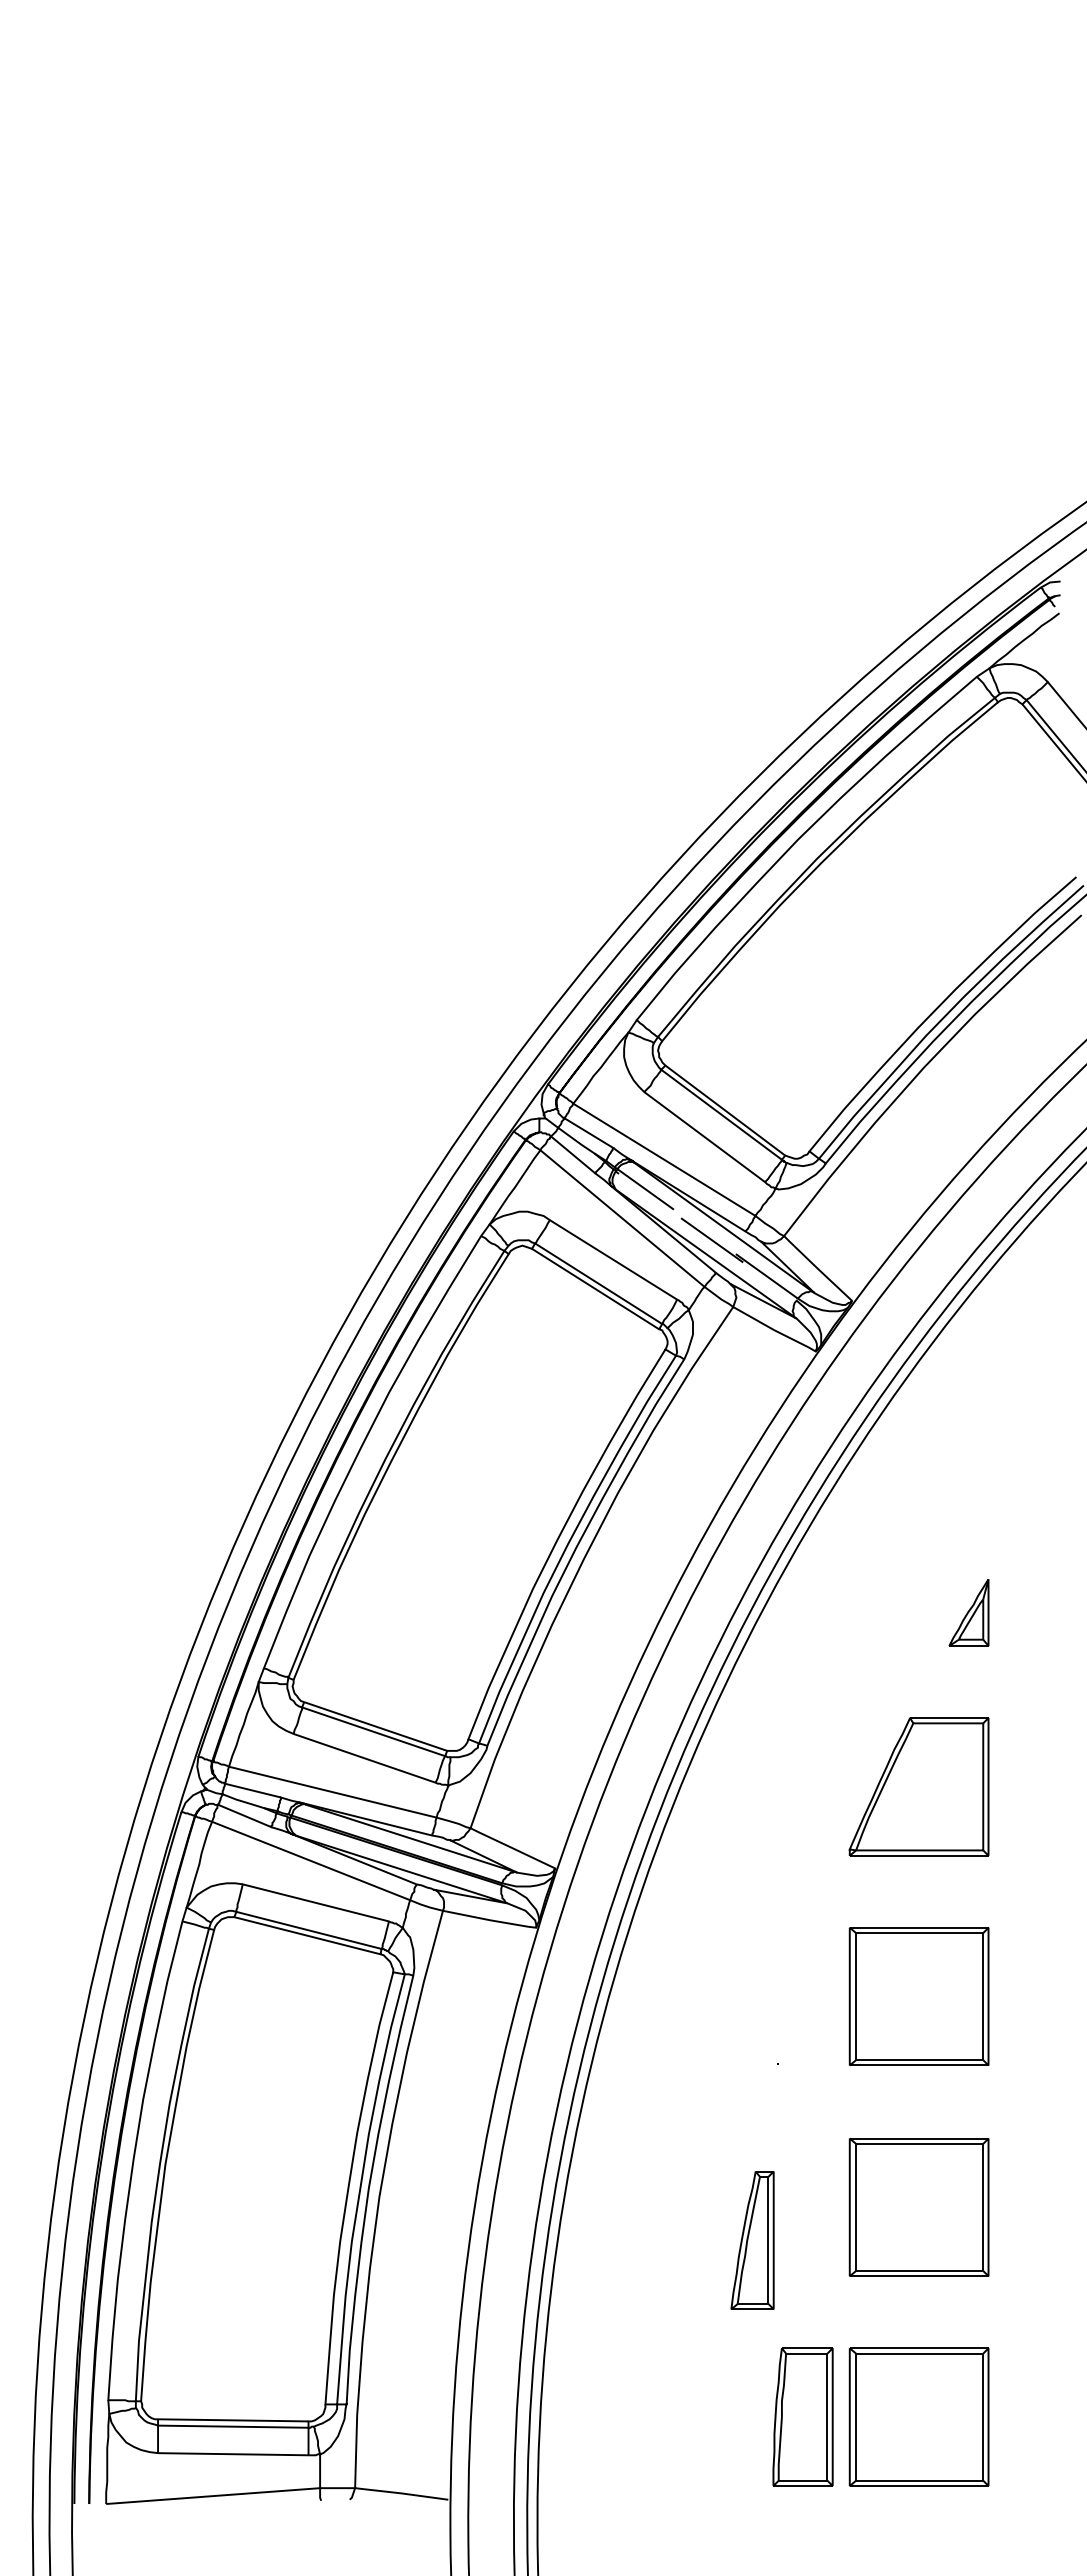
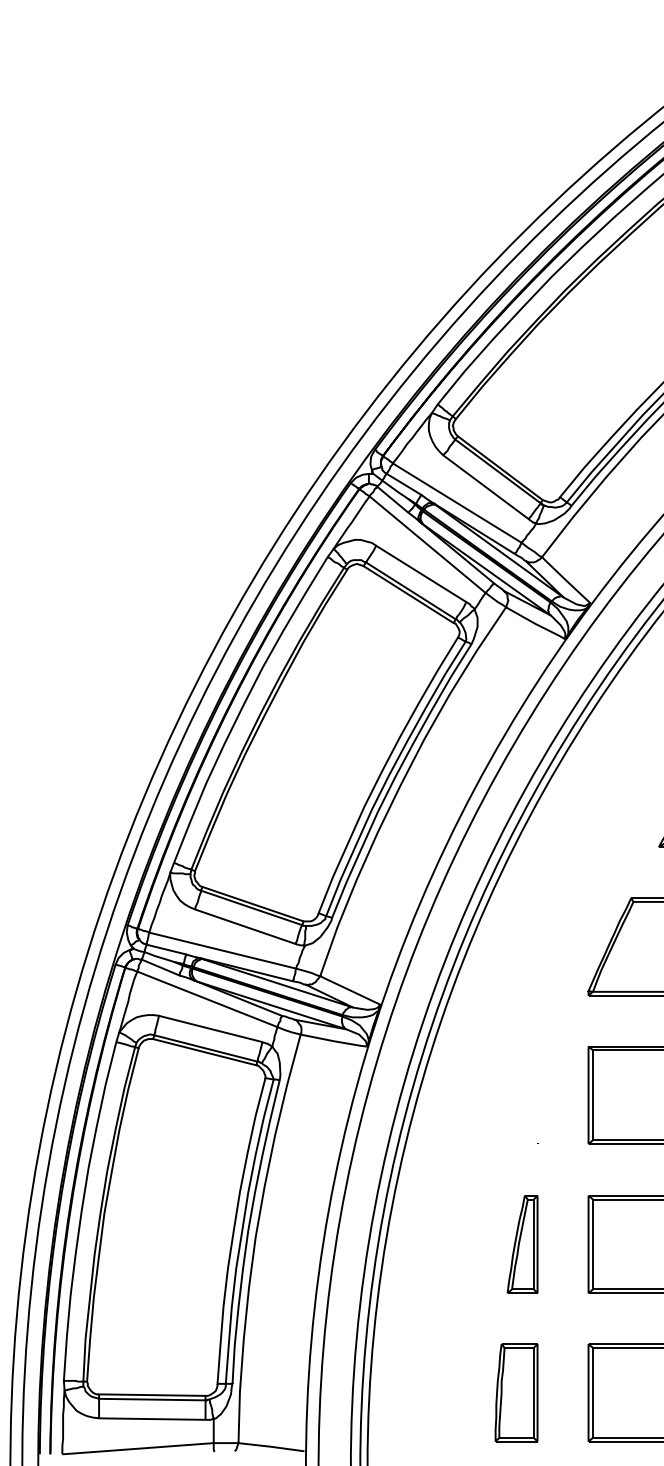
line: (616, 1170) -> (423, 510), dashed -> solid
part: (752, 2240) -> (522, 1244), moved
part: (802, 2416) -> (516, 1392), moved

